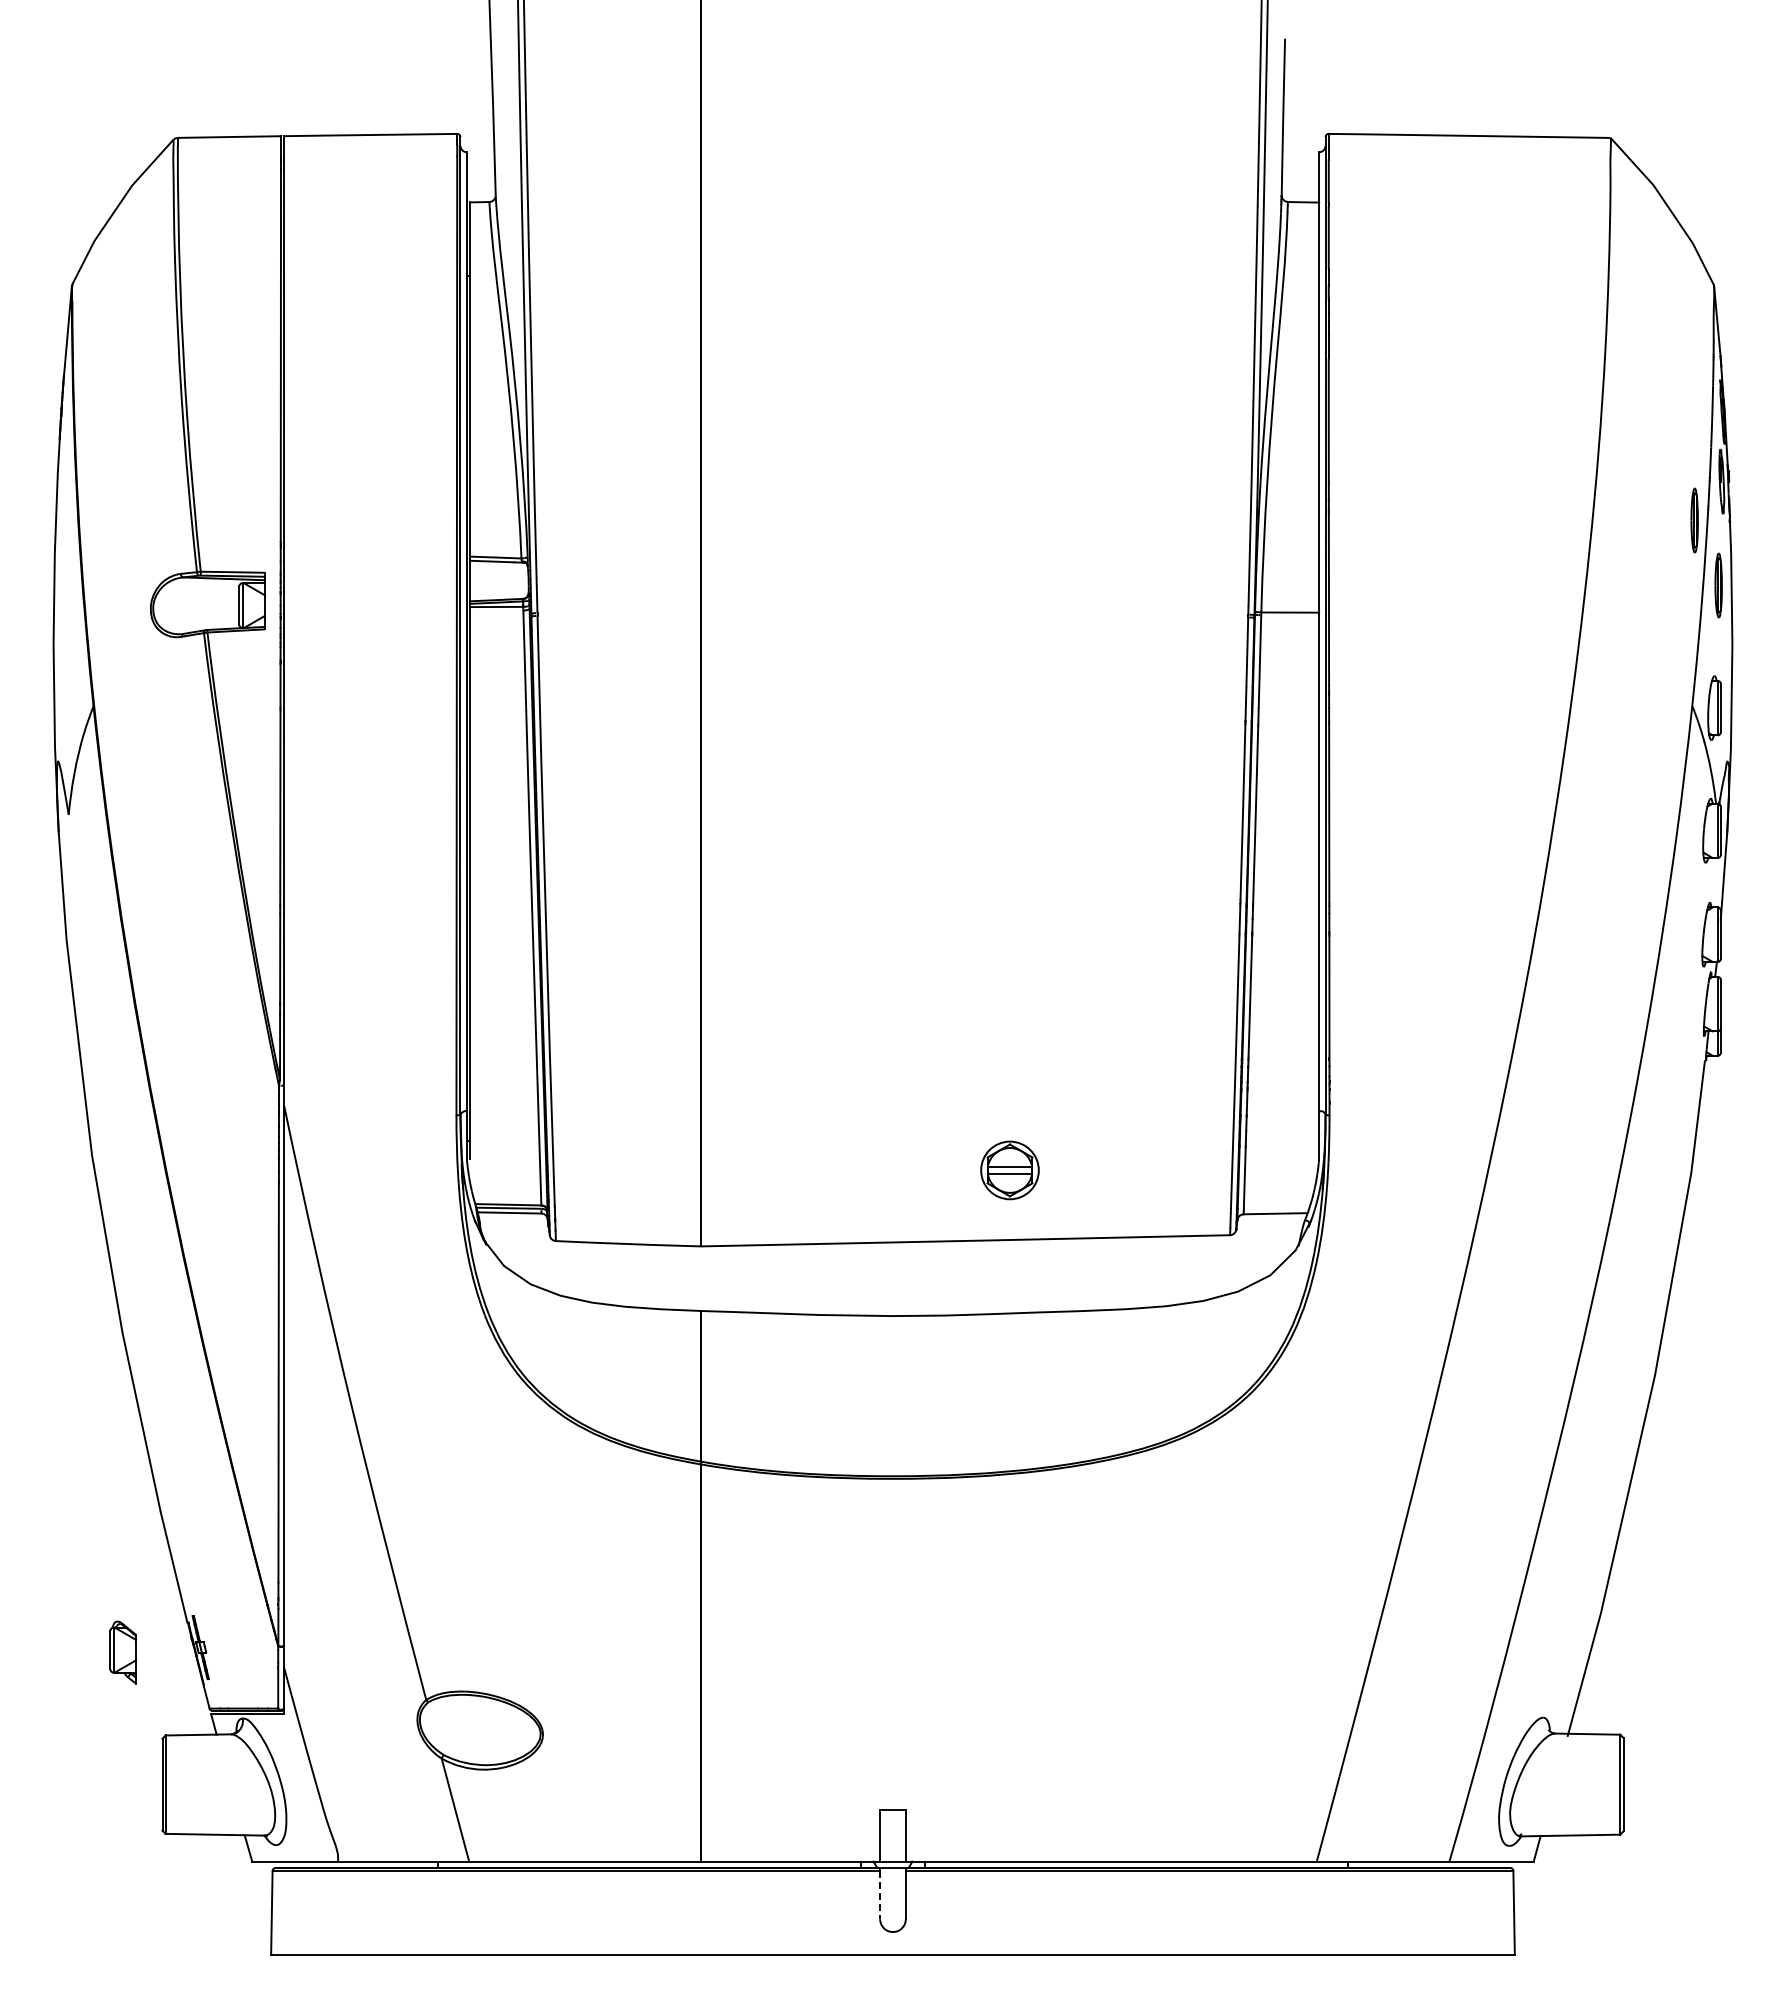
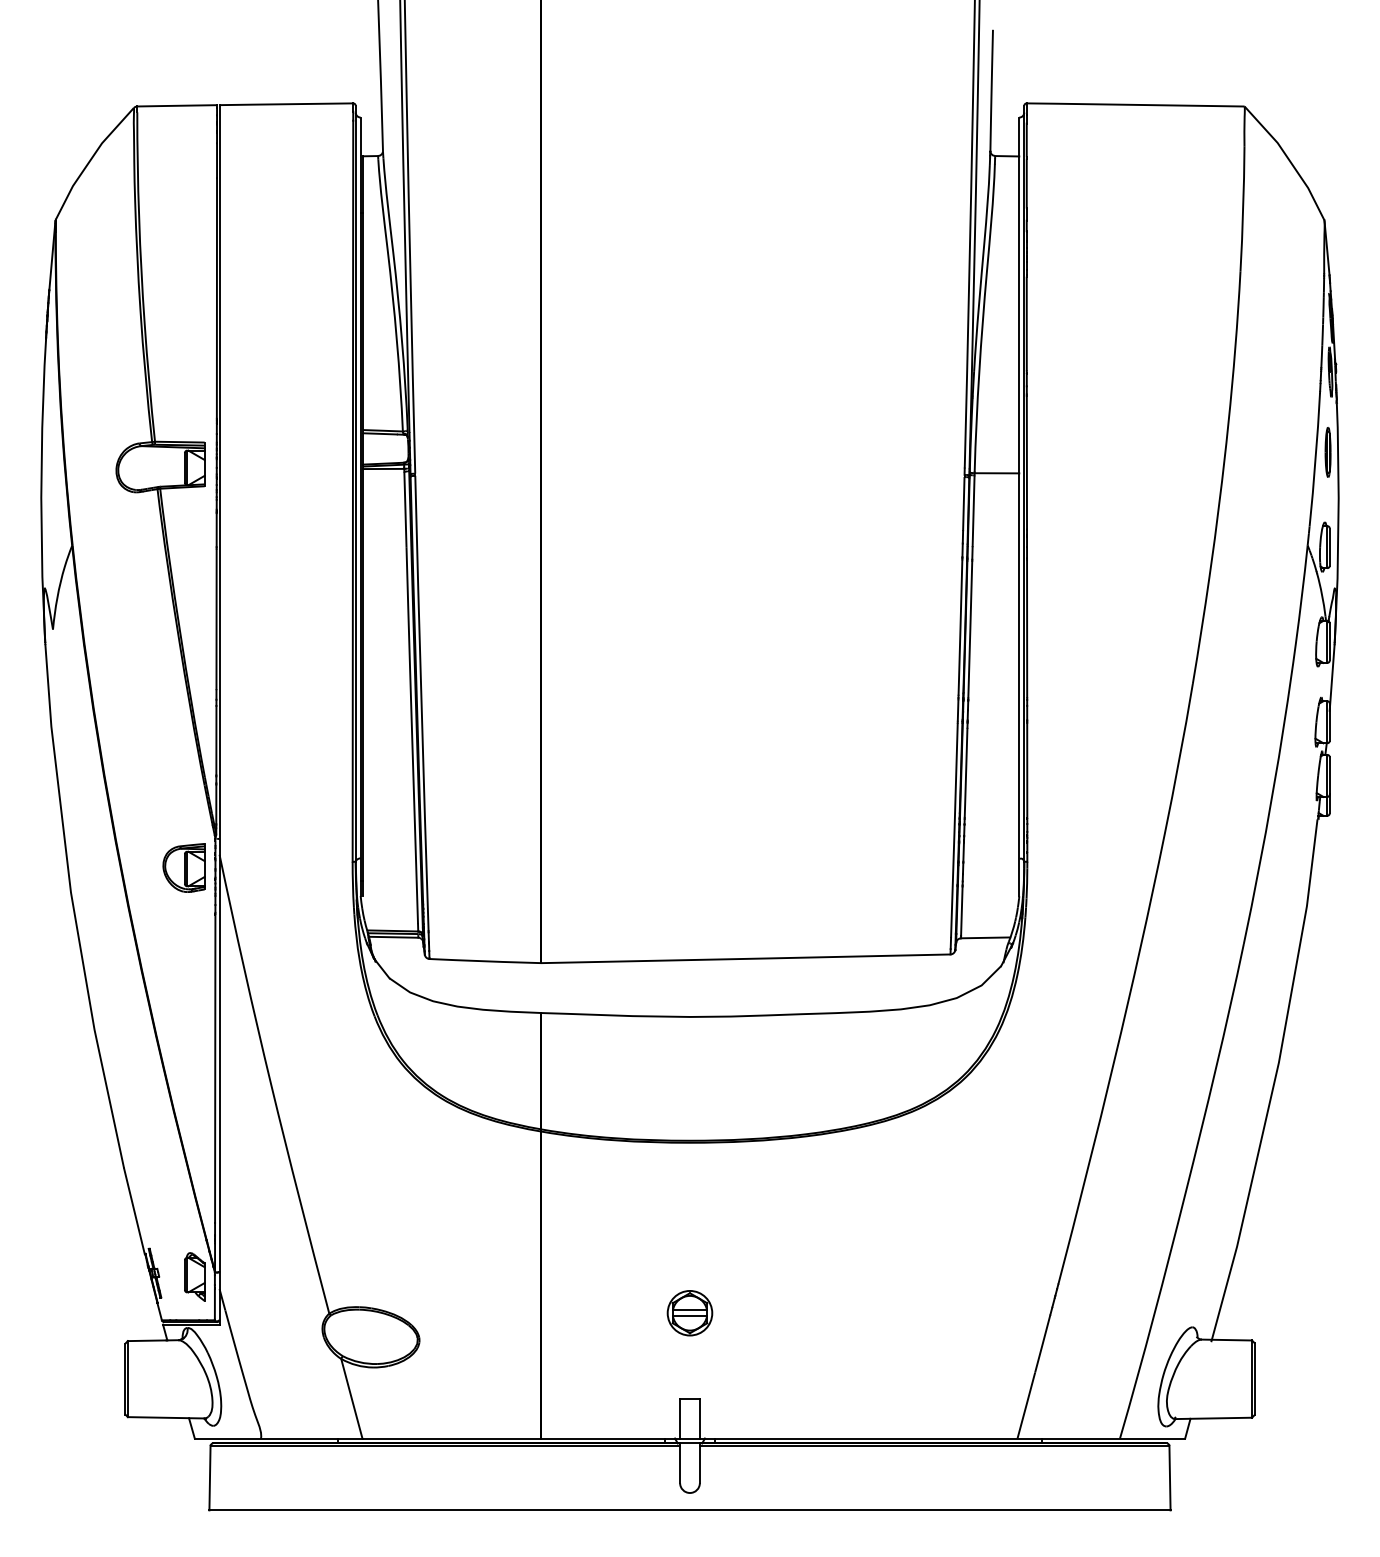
part: (1694, 520) -> (1309, 402), removed
part: (237, 1123) -> (183, 868), added
part: (1009, 1170) -> (689, 1313), moved
part: (123, 1652) -> (195, 1276), moved
line: (880, 1895) -> (680, 1464), dashed -> solid

